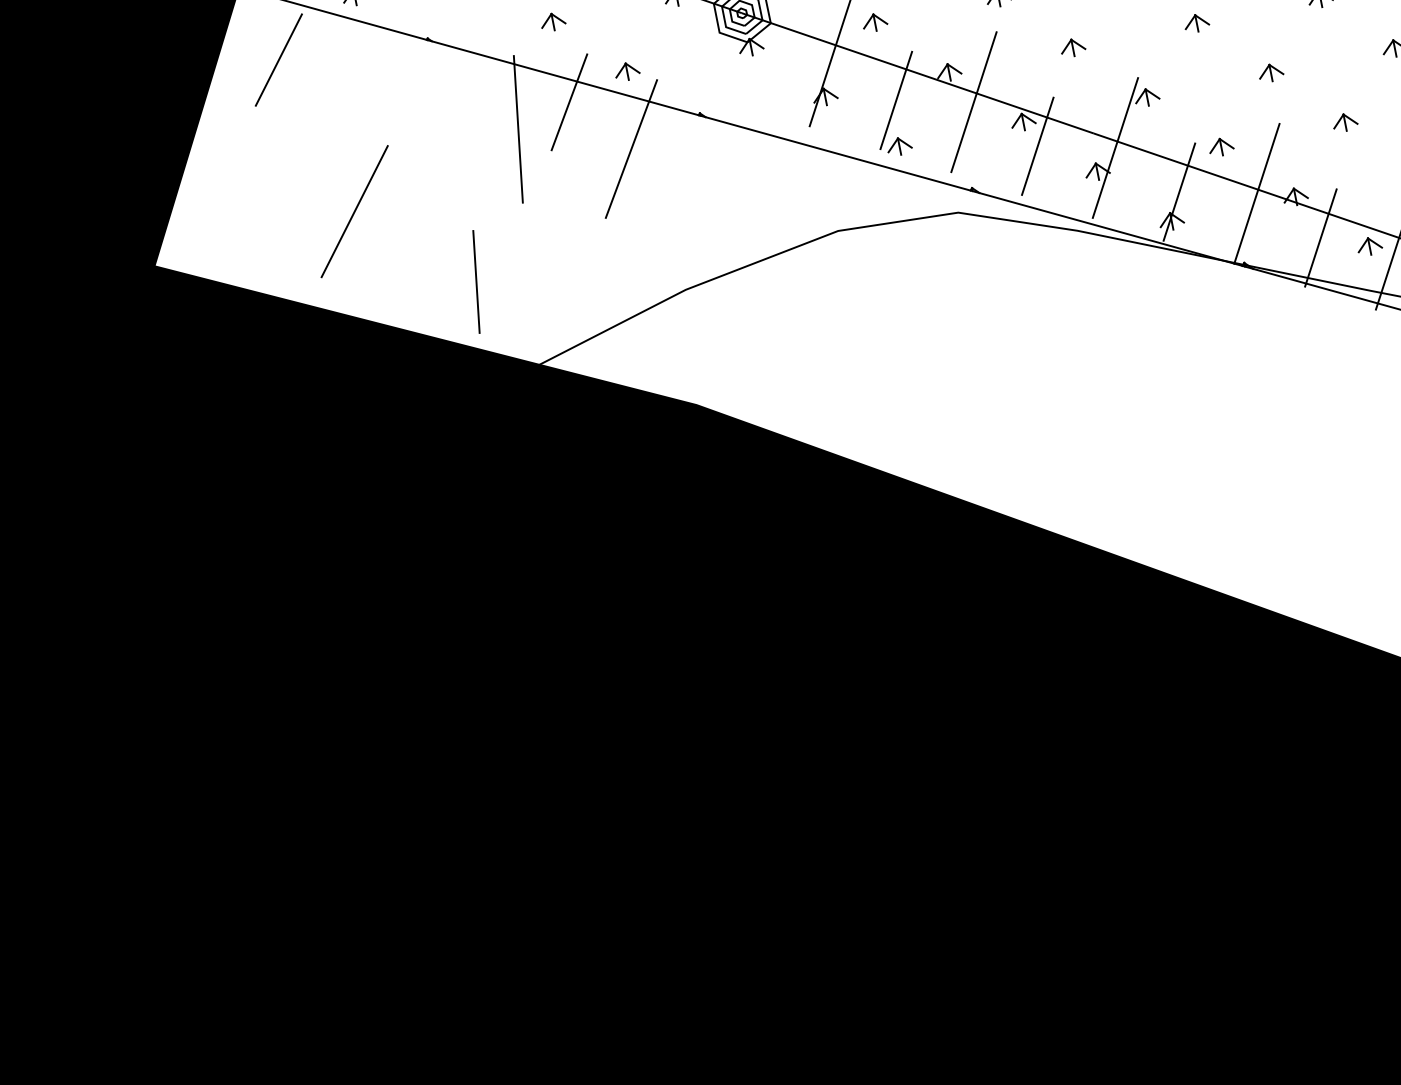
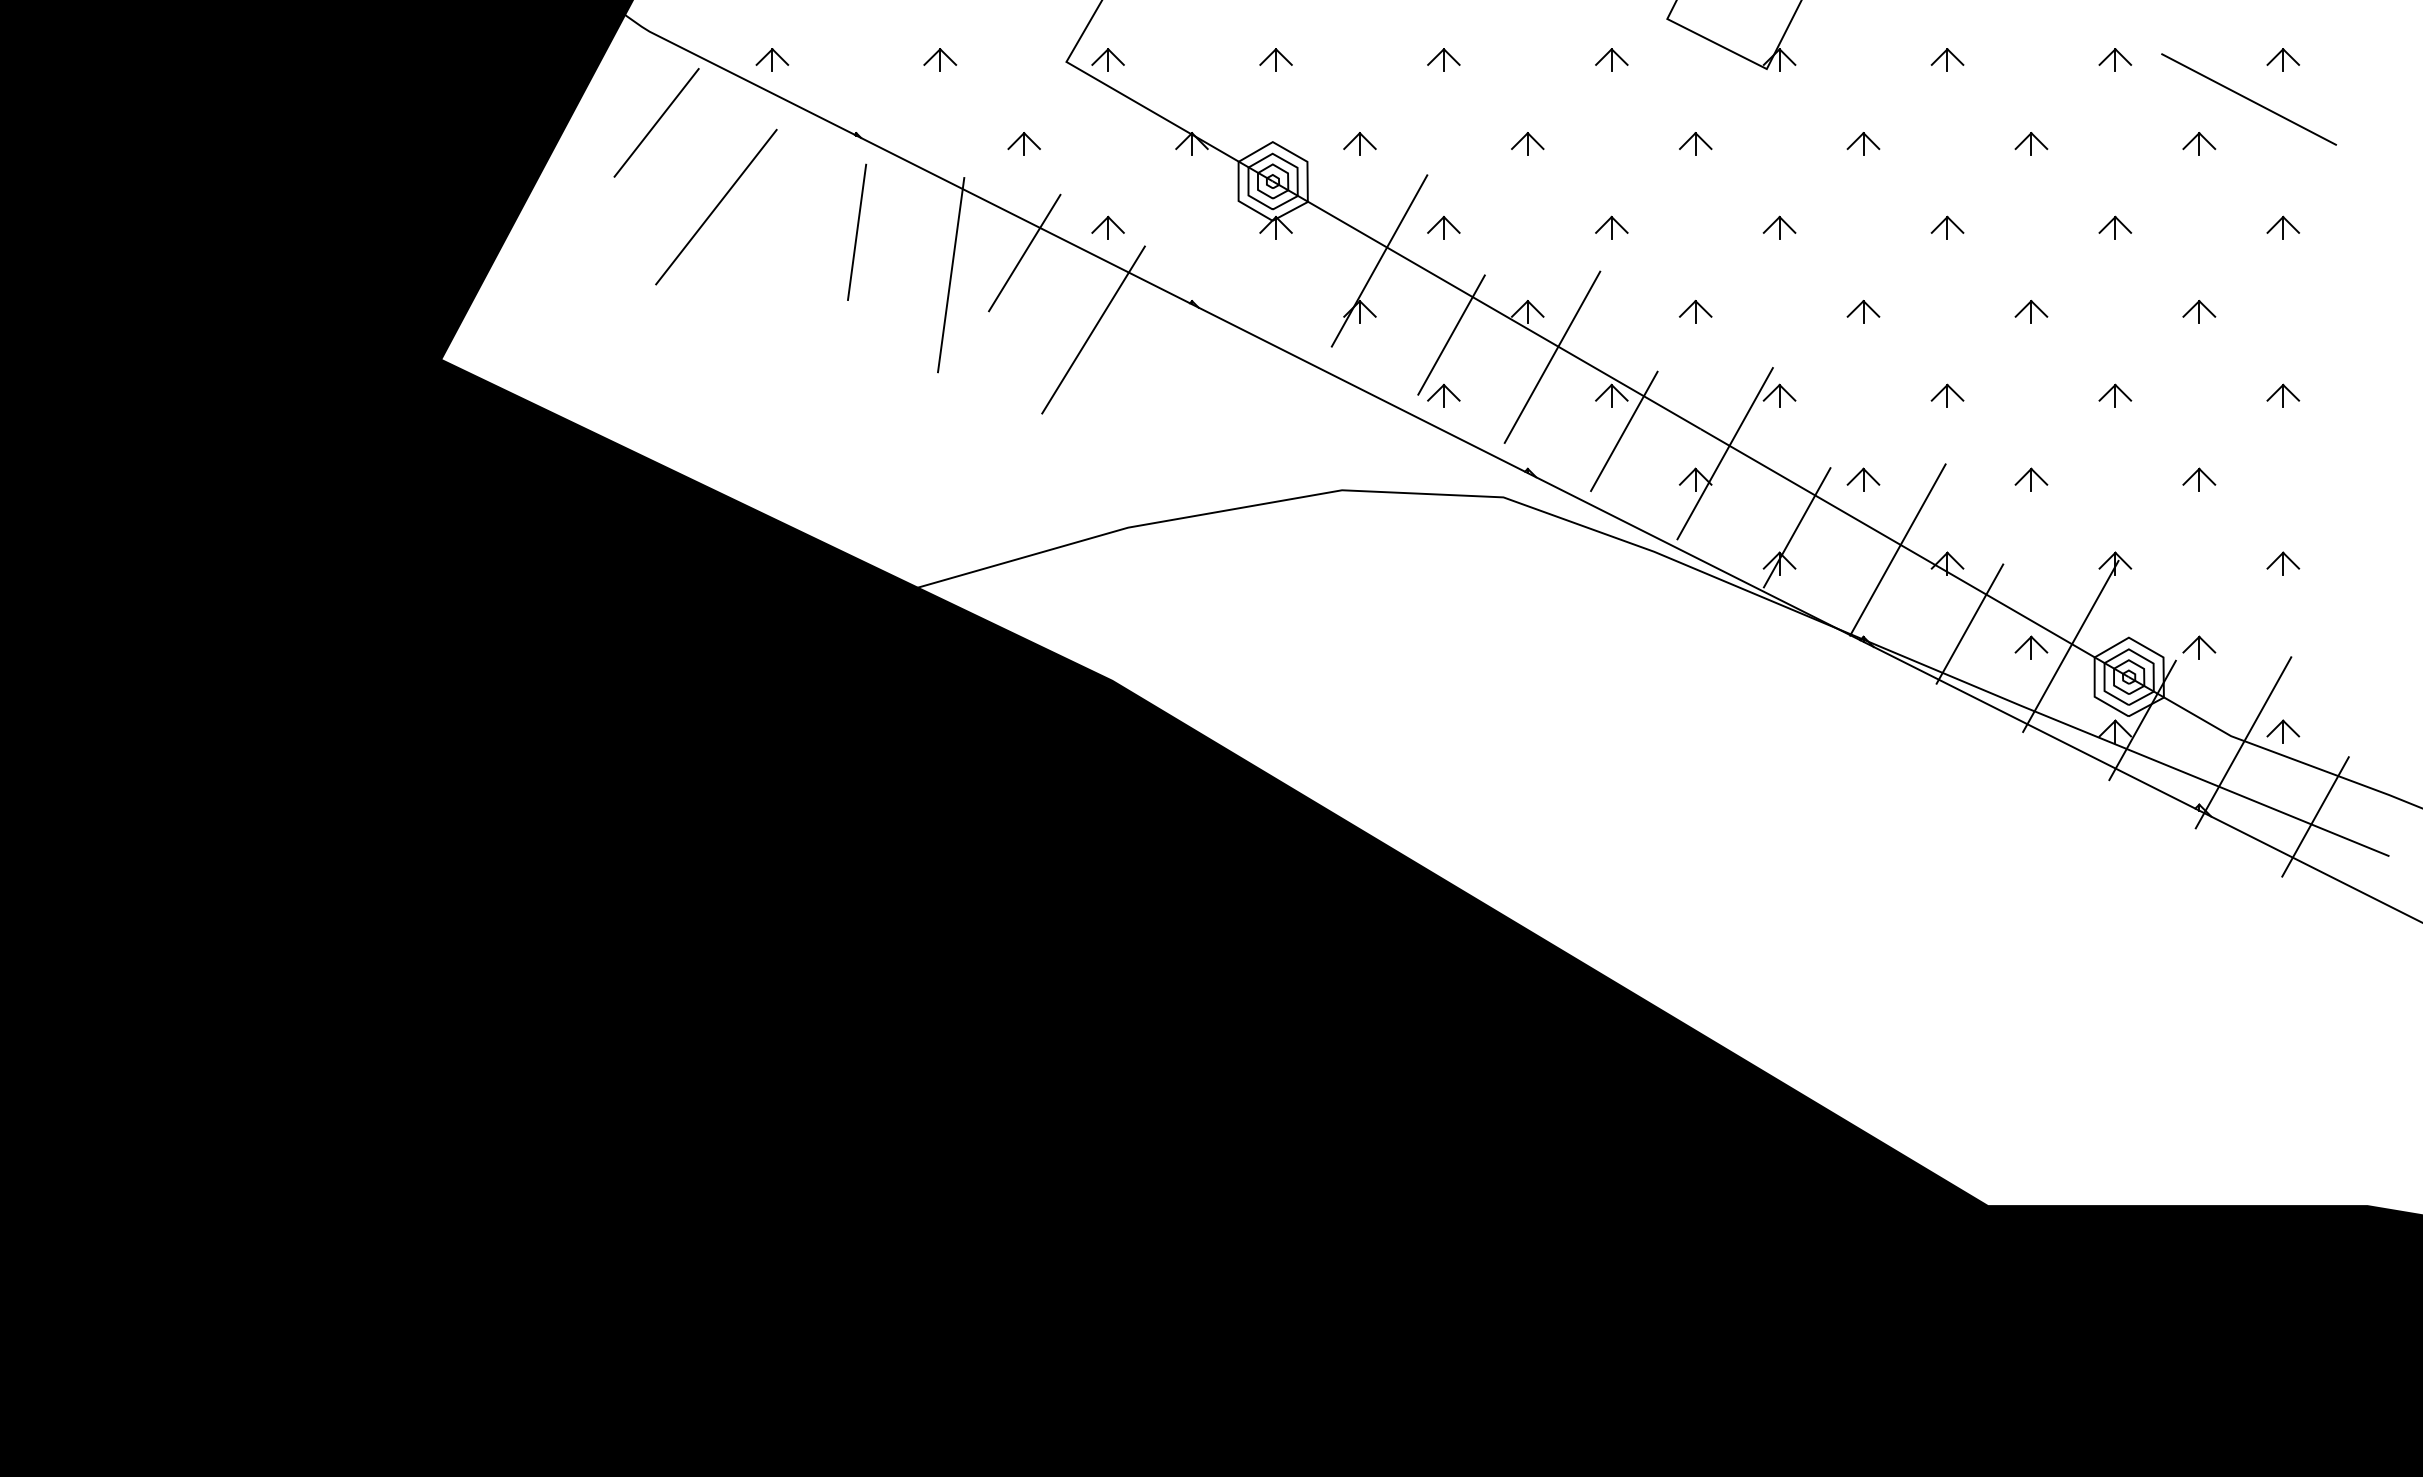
line: (354, 211) -> (716, 206), moved
line: (476, 281) -> (857, 231), moved

